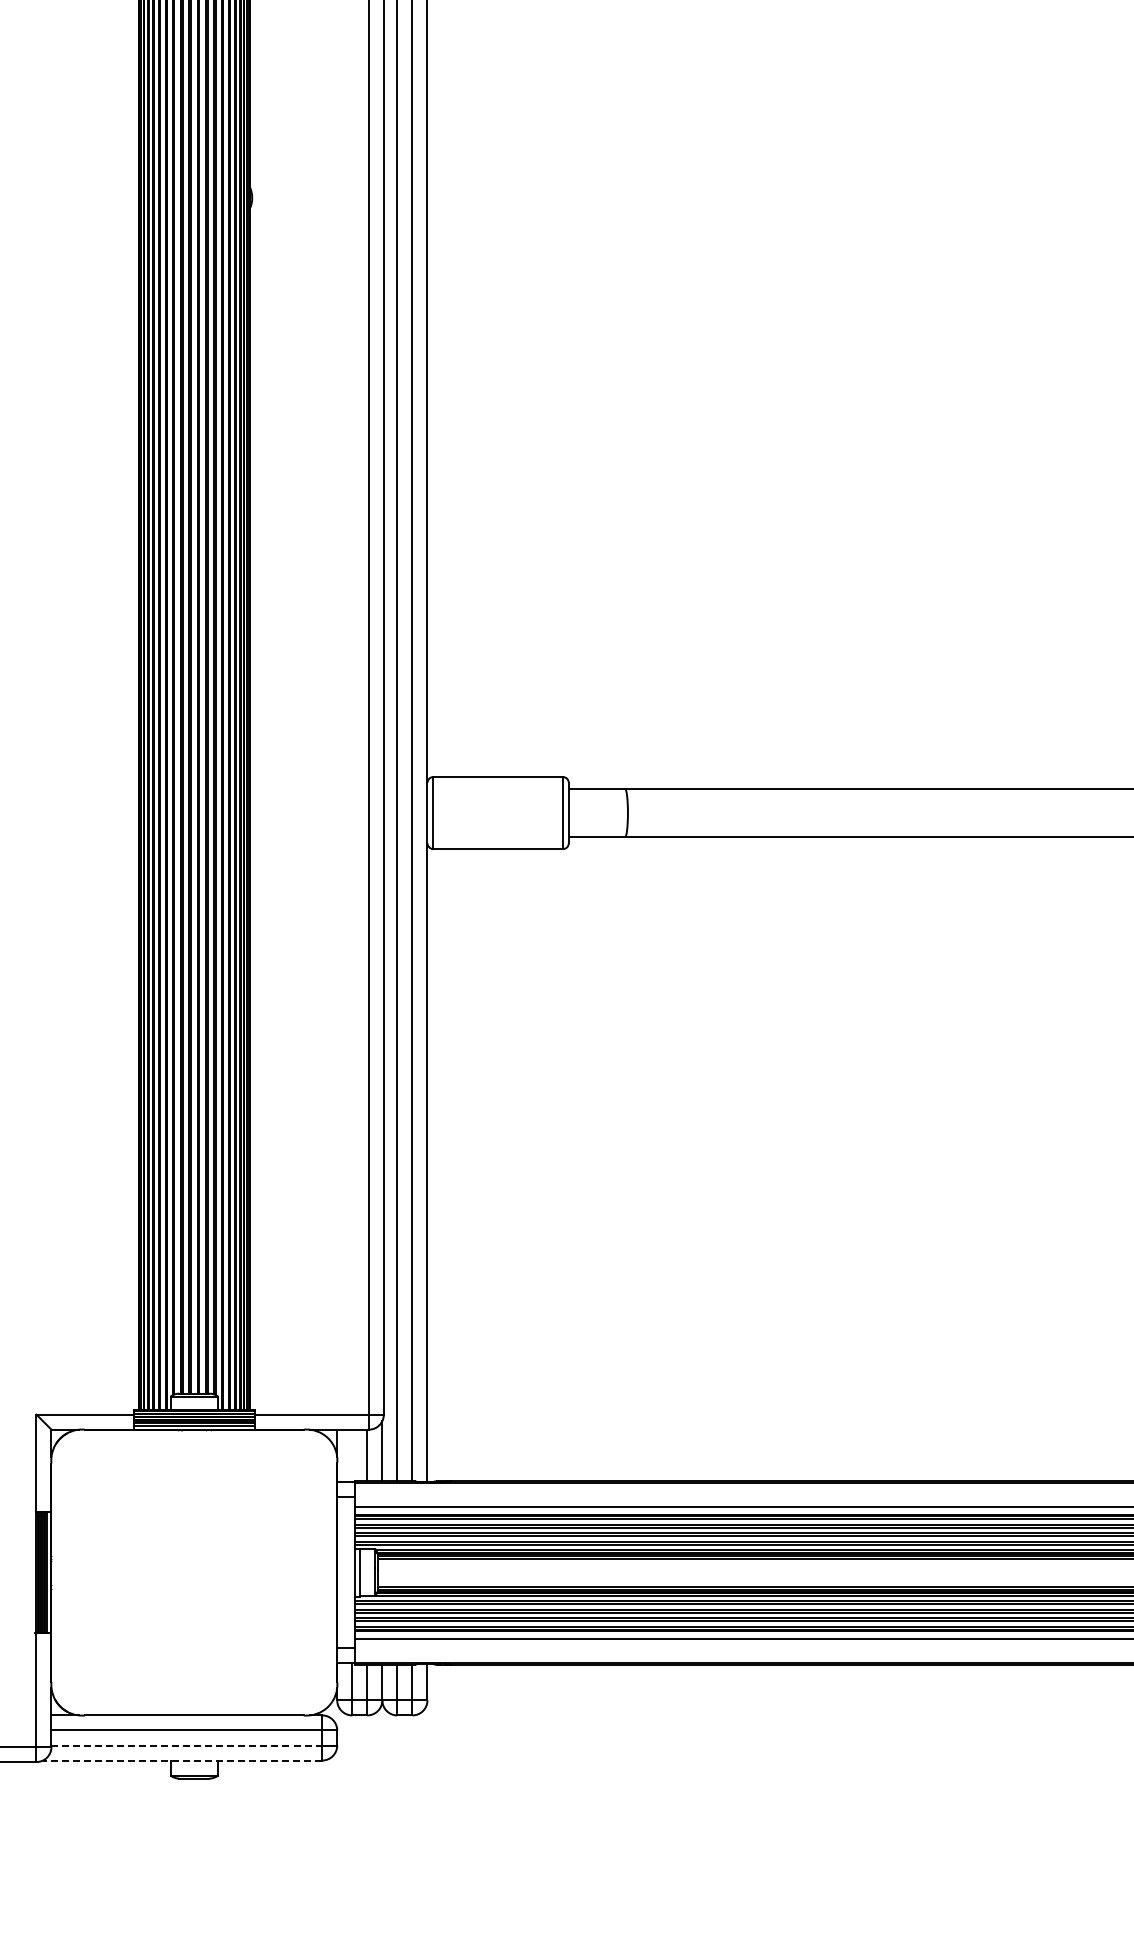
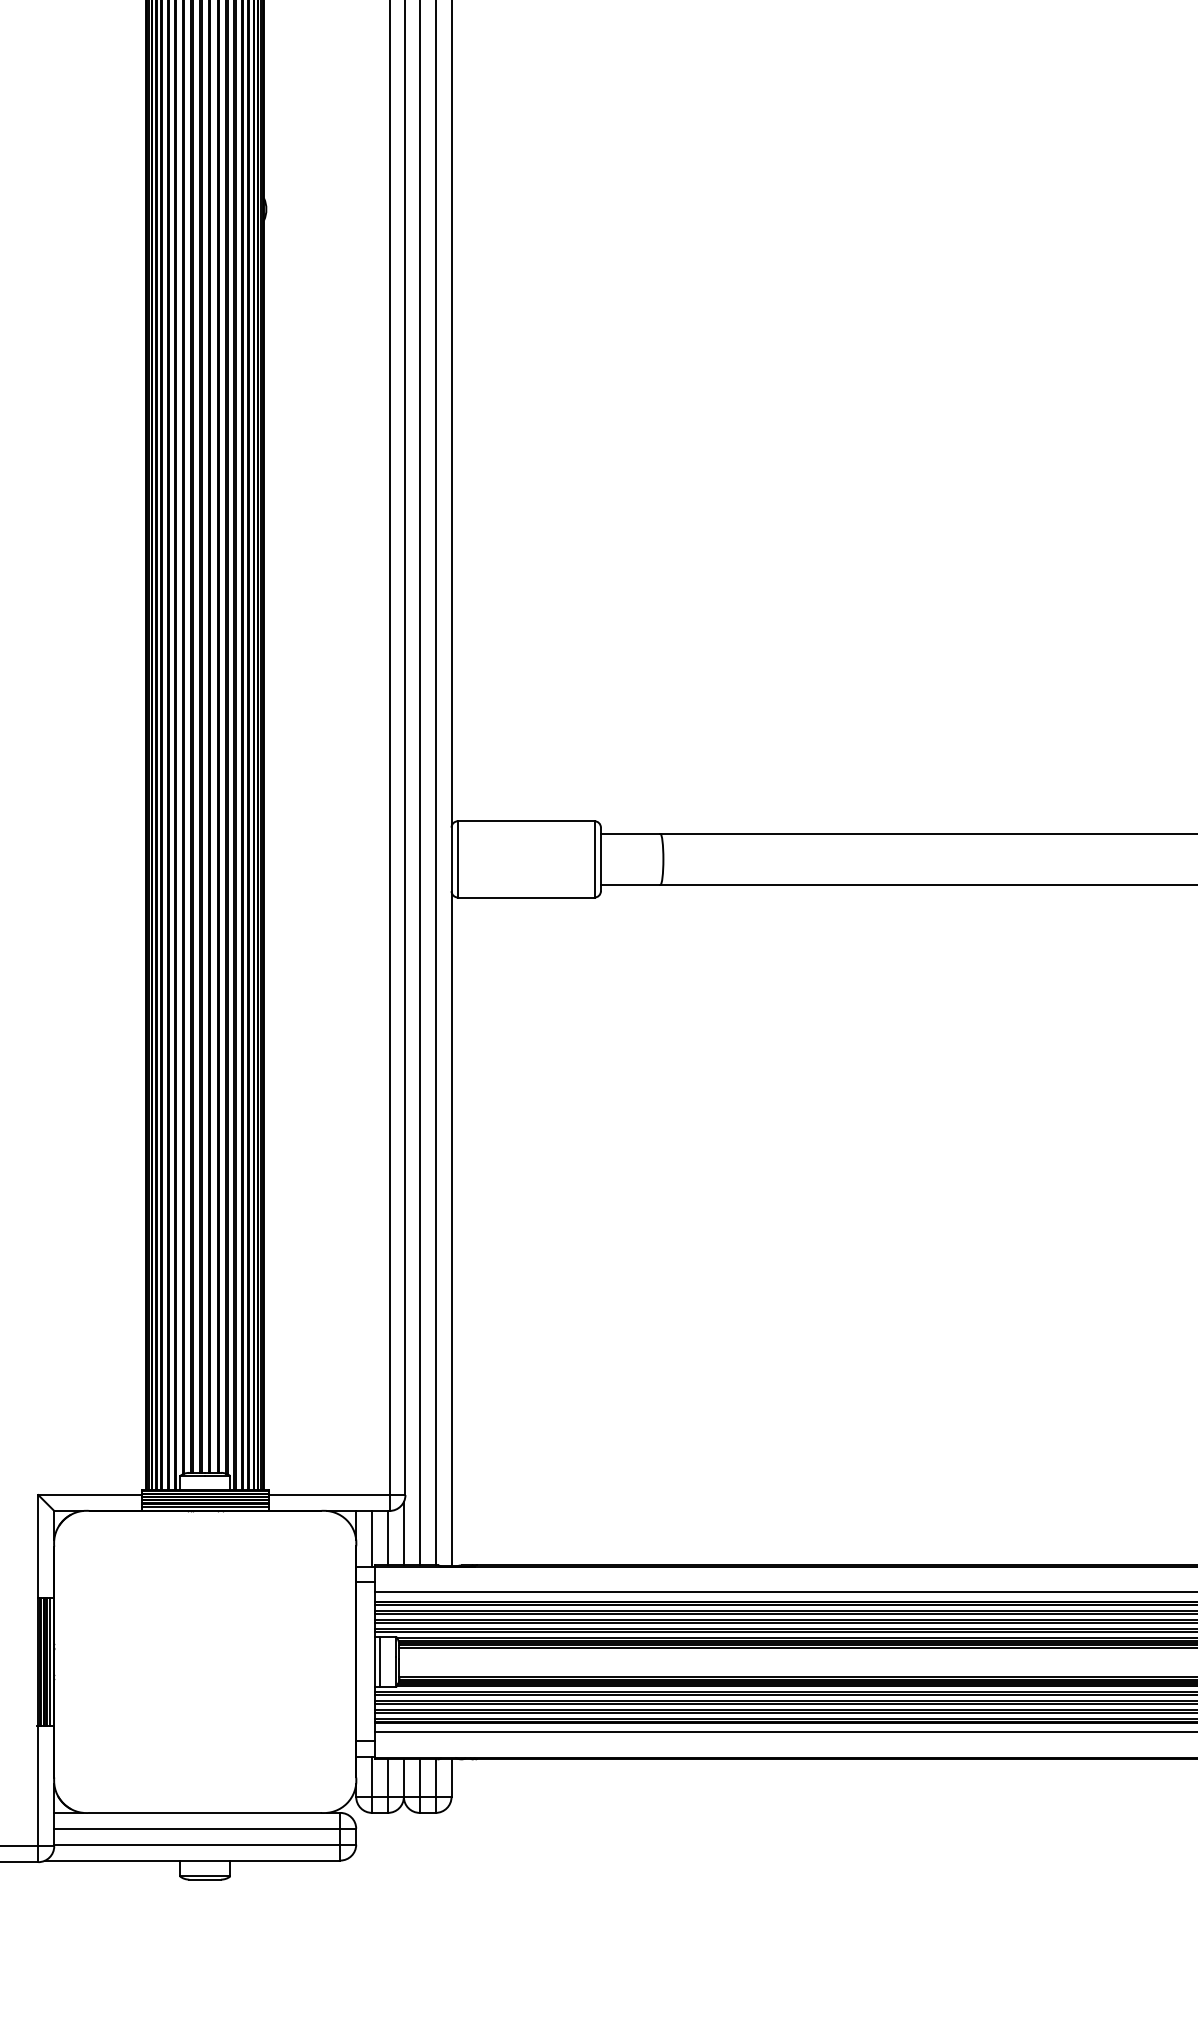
line: (352, 1455) -> (372, 1538), added
line: (187, 1745) -> (197, 1844), dashed -> solid
line: (182, 1760) -> (192, 1860), dashed -> solid

